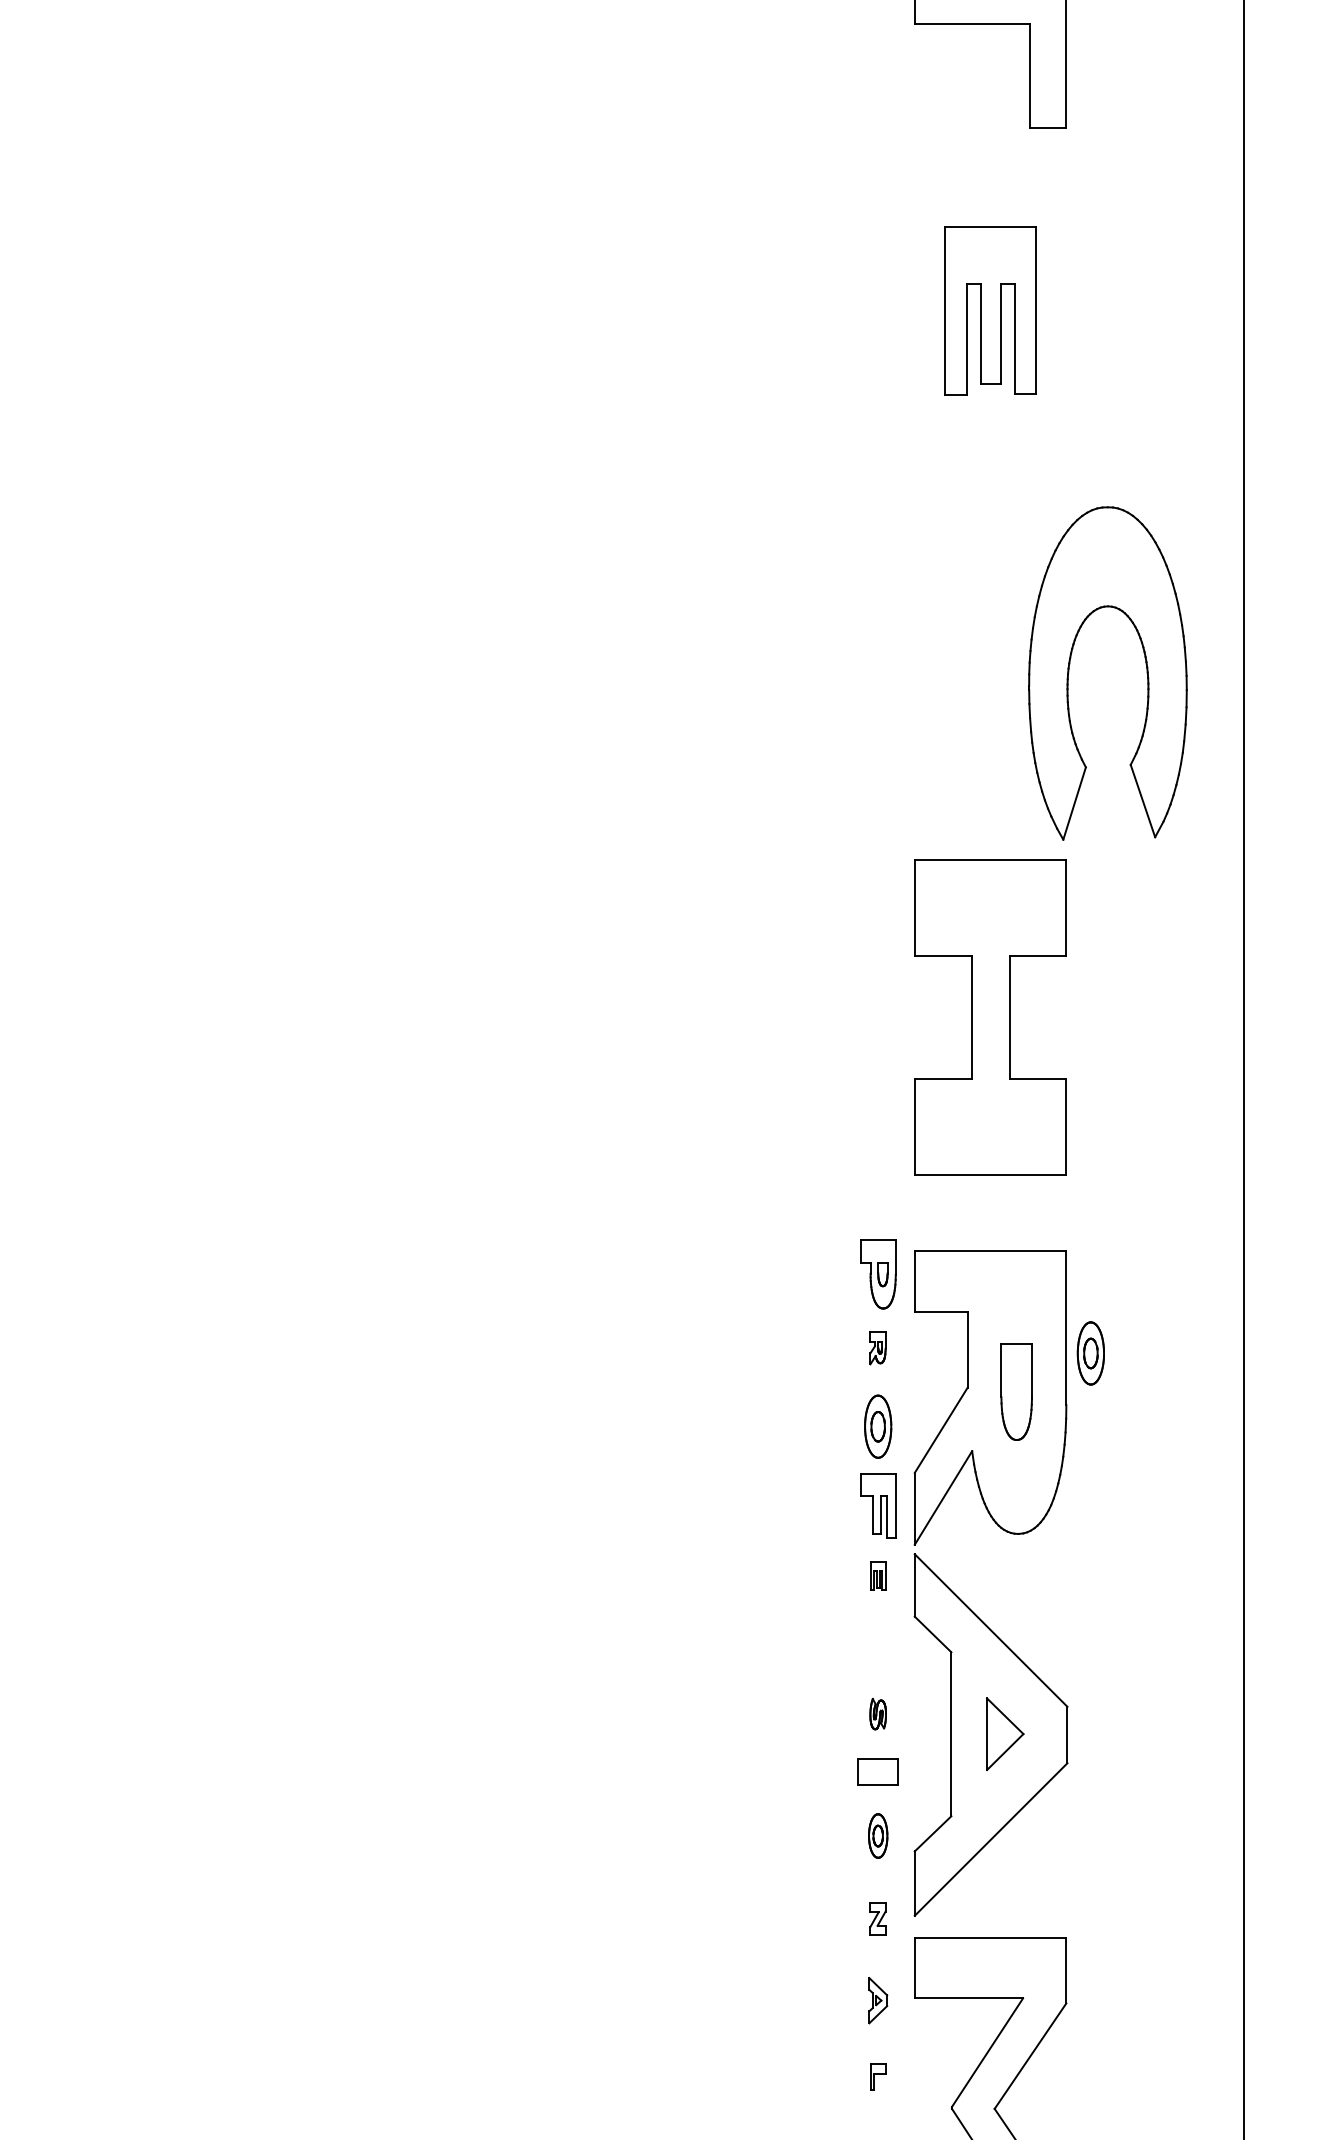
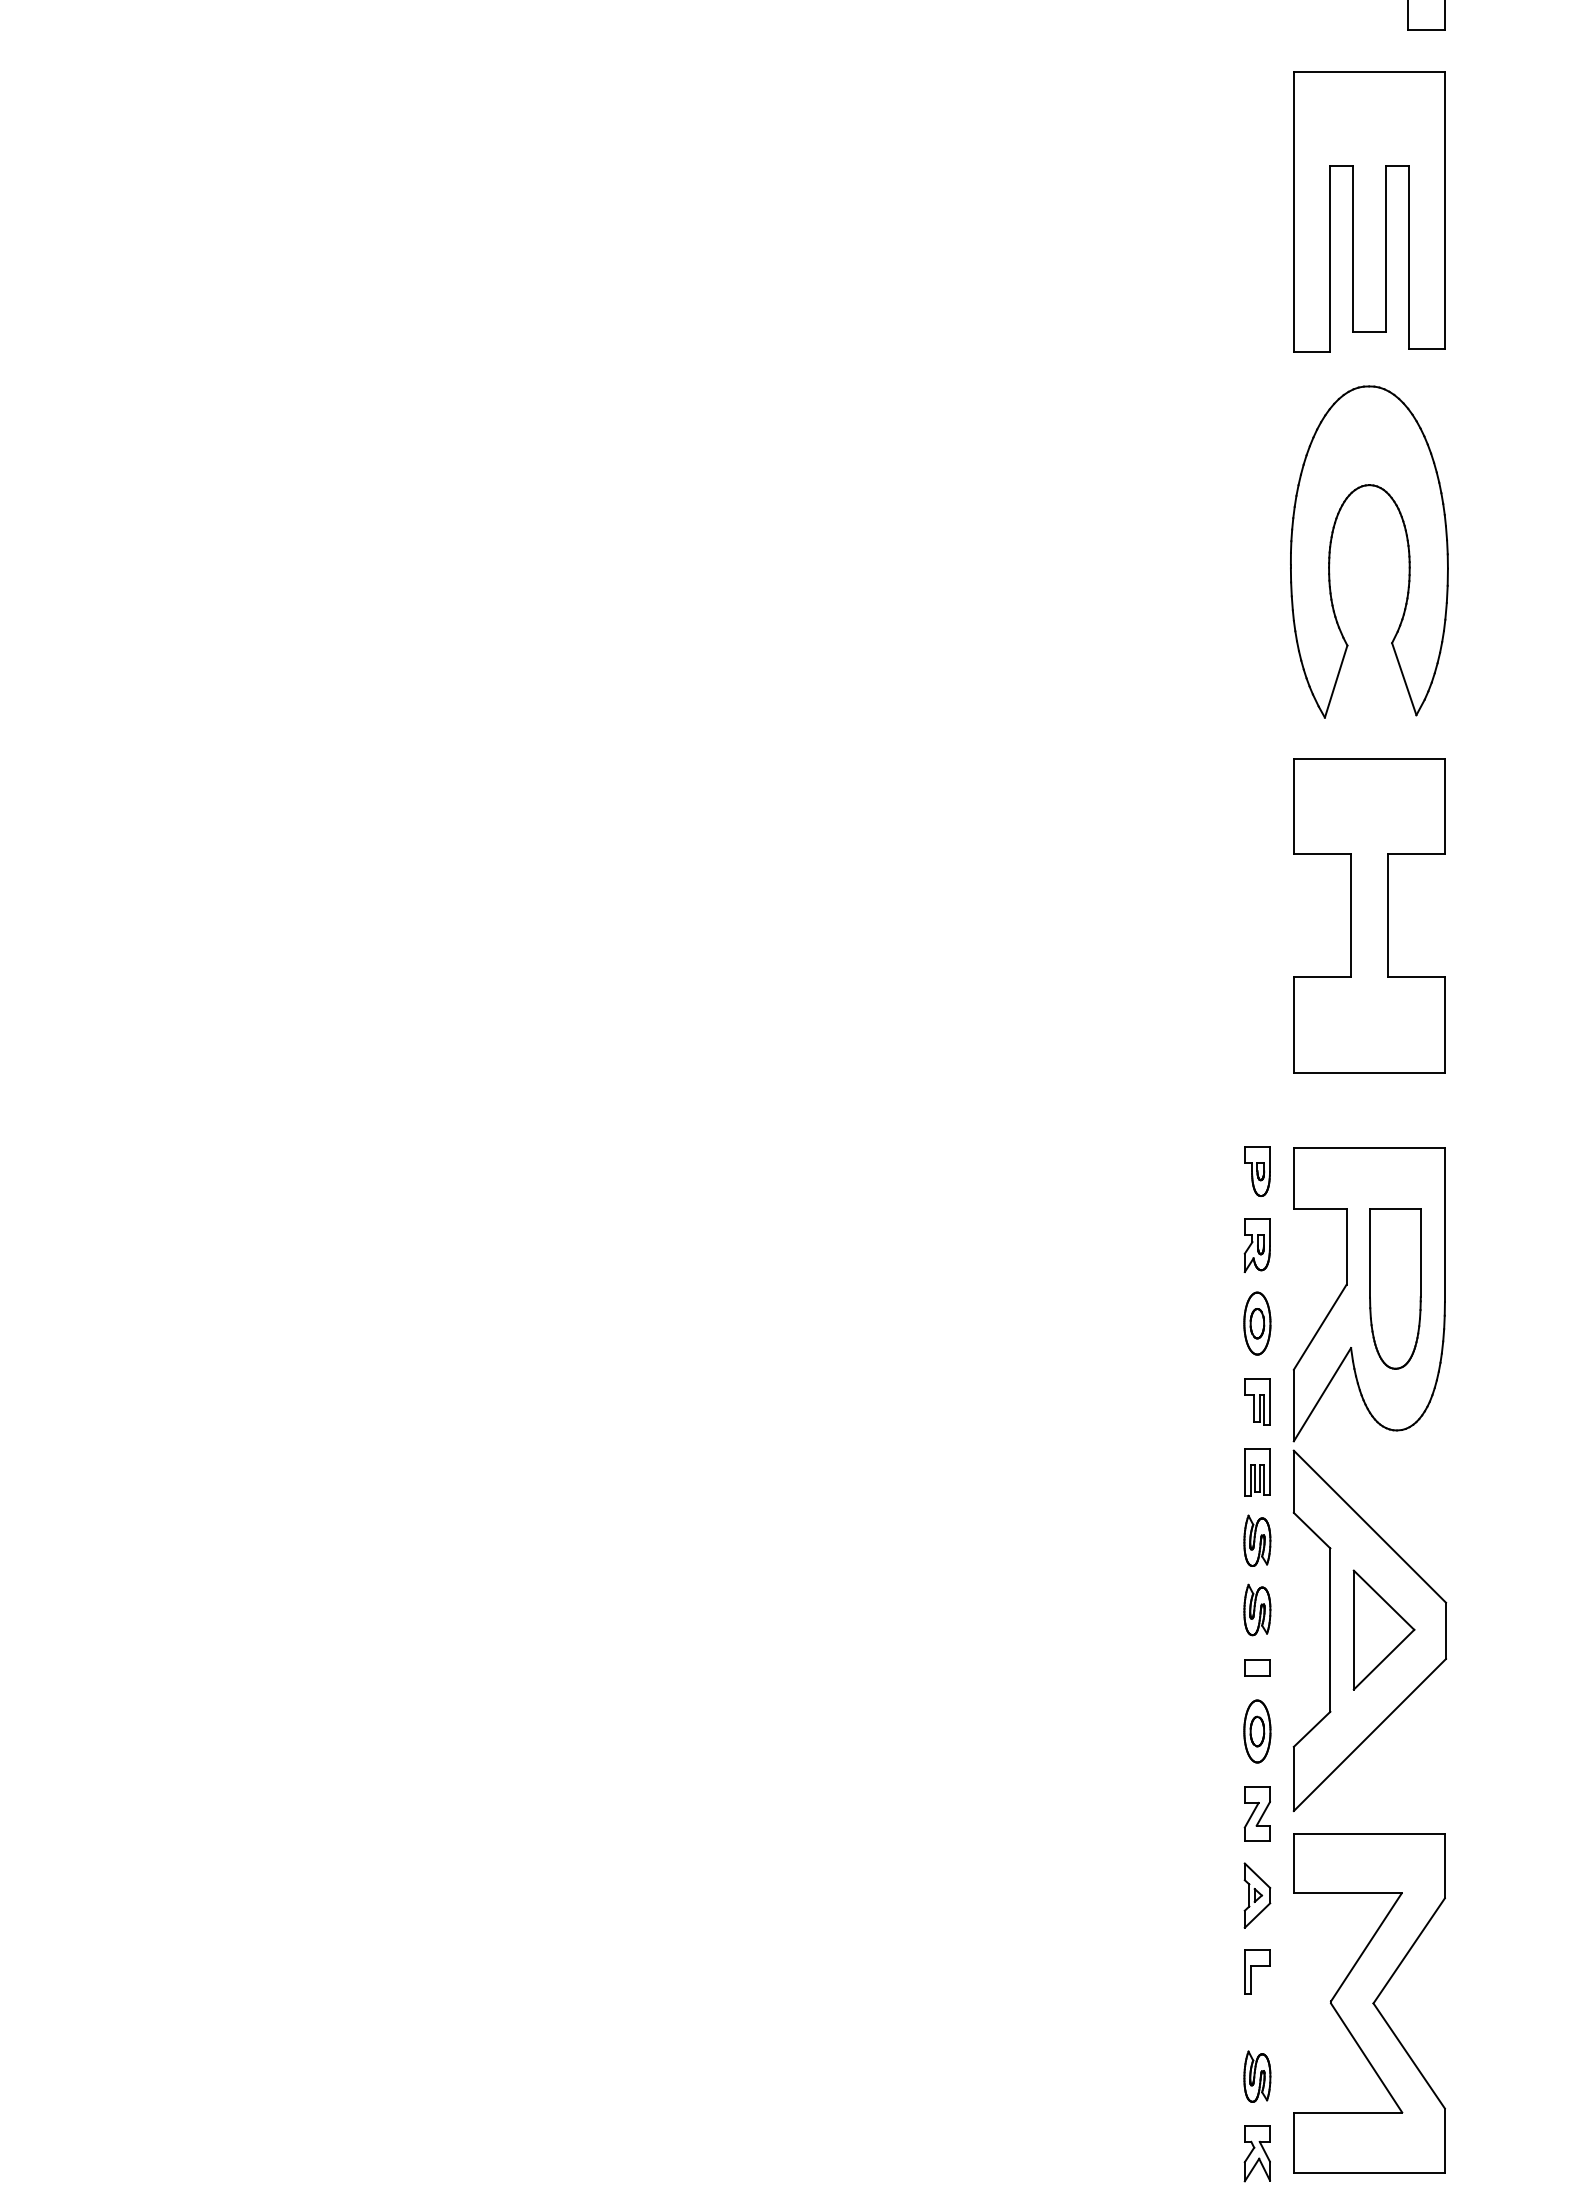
part: (990, 310) -> (1369, 211), size x1.67
part: (1146, 669) -> (1407, 548), moved
part: (878, 1274) -> (1257, 1171), size x0.71
part: (877, 1348) -> (1256, 1245), size x1.67
part: (1091, 1353) -> (1469, 1250), removed
part: (1016, 1391) -> (1395, 1288), size x1.67
part: (878, 1504) -> (1257, 1401), size x0.71
part: (878, 1576) -> (1257, 1472), size x1.67
part: (878, 1644) -> (1257, 1540), added
part: (878, 1713) -> (1257, 1609), size x1.67
part: (1004, 1733) -> (1383, 1629), size x1.67
part: (878, 1771) -> (1257, 1667), size x0.62
part: (878, 1836) -> (1257, 1731), size x1.43
part: (877, 1918) -> (1256, 1813), size x1.67
part: (878, 2000) -> (1257, 1895), size x1.43
part: (878, 2076) -> (1257, 1971), size x1.67

